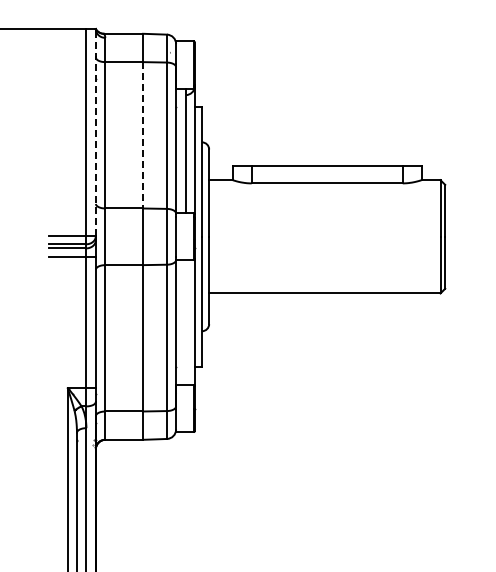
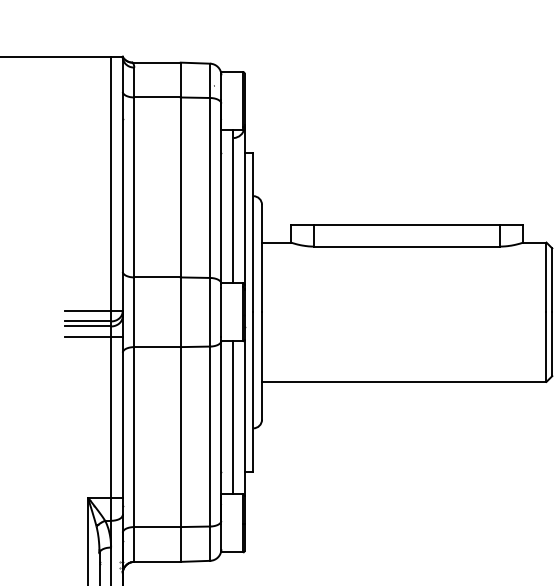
line: (95, 132) -> (122, 184), dashed -> solid
line: (143, 135) -> (181, 187), dashed -> solid
line: (185, 322) -> (232, 417), added

